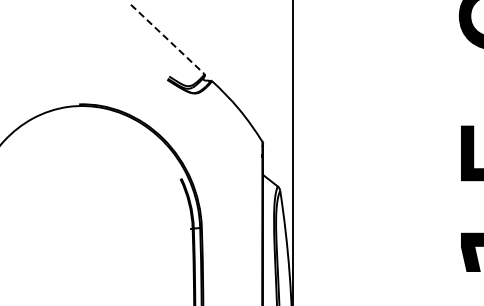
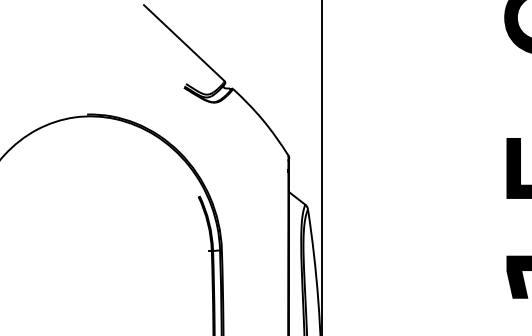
line: (168, 39) -> (185, 43), dashed -> solid

